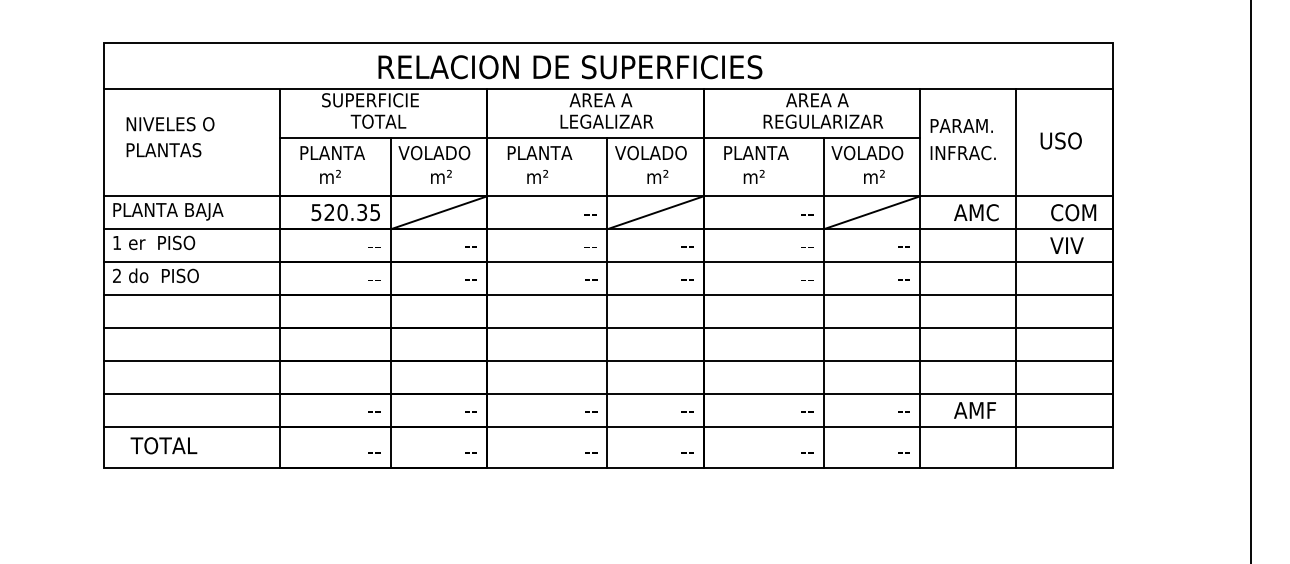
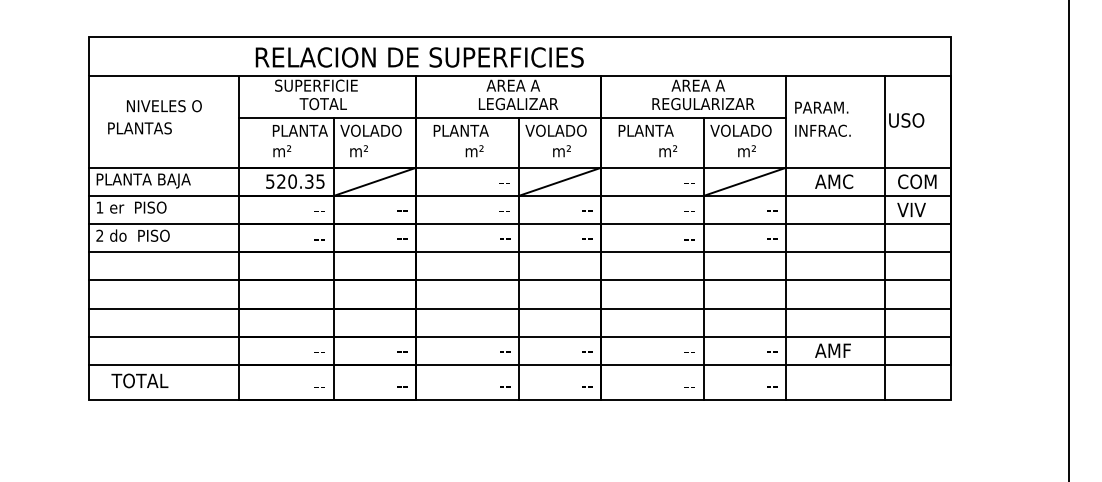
text: (570, 67) -> (419, 57), moved
text: (170, 124) -> (164, 106), moved
text: (332, 152) -> (300, 130), moved
text: (441, 176) -> (359, 150), moved
text: (537, 176) -> (474, 150), moved
text: (753, 176) -> (667, 150), moved
line: (1016, 278) -> (884, 238), moved

